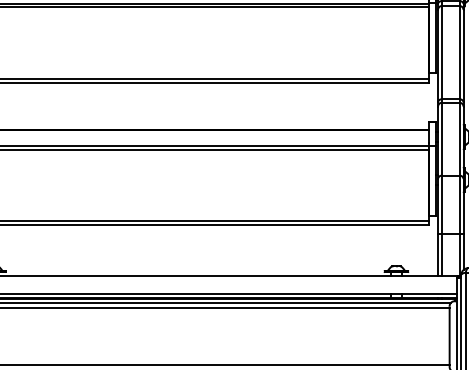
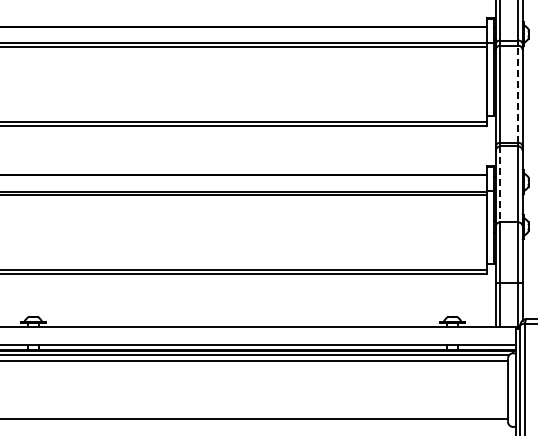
line: (459, 52) -> (518, 94), solid -> dashed
line: (442, 139) -> (500, 184), solid -> dashed

